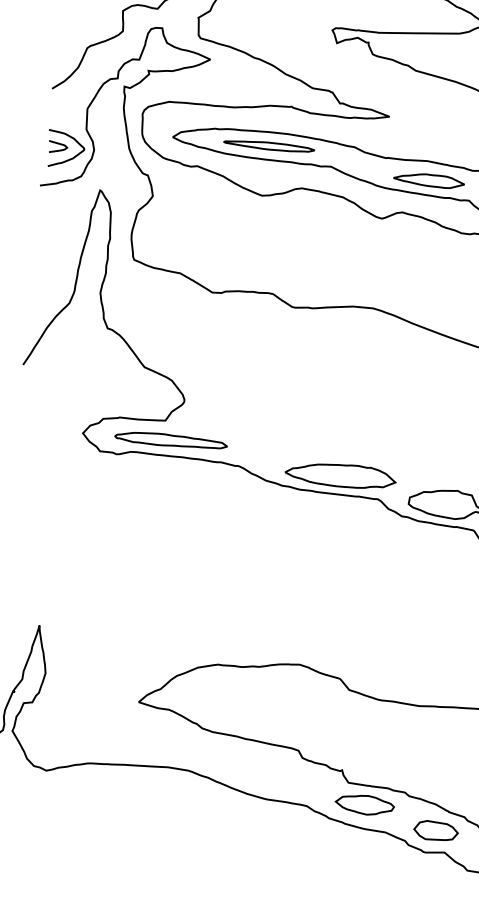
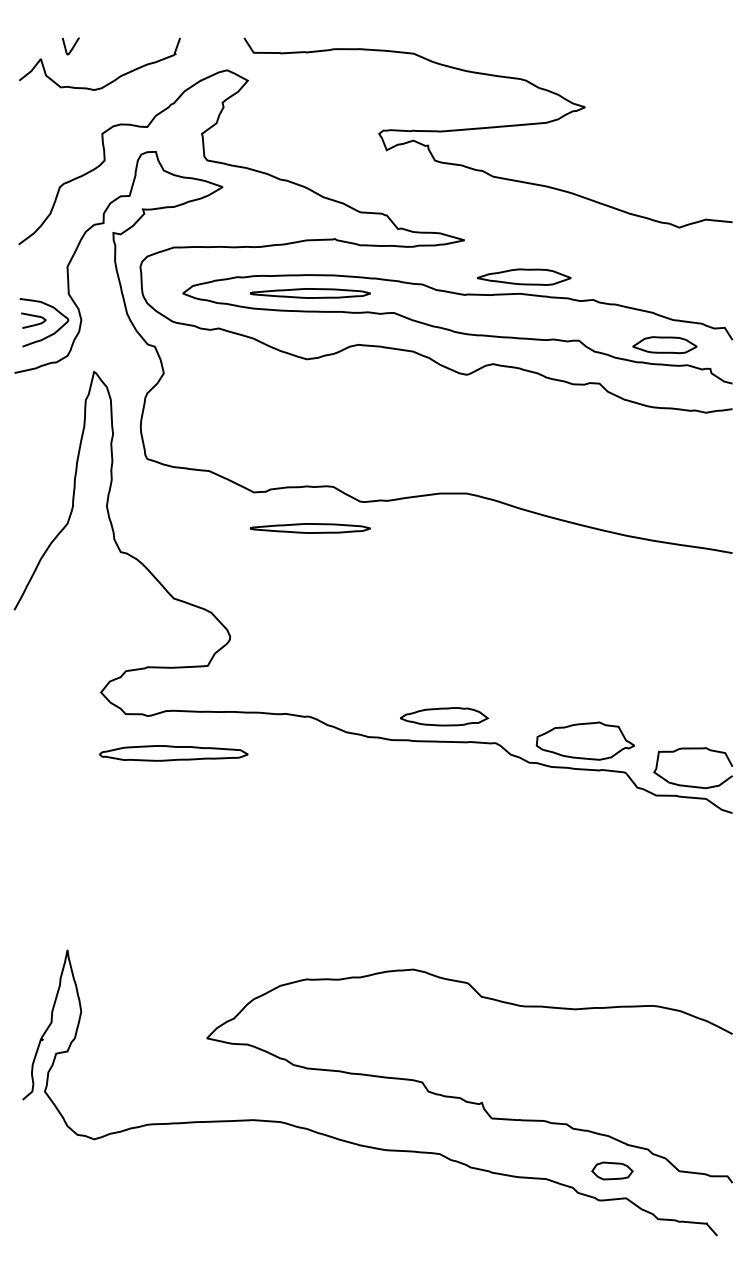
part: (429, 180) -> (524, 276), moved
part: (252, 323) -> (309, 528), added
part: (171, 440) -> (173, 753), moved
part: (340, 475) -> (444, 716), size x0.6
part: (364, 804) -> (515, 1145), removed
part: (436, 830) -> (612, 1170), size x0.7

